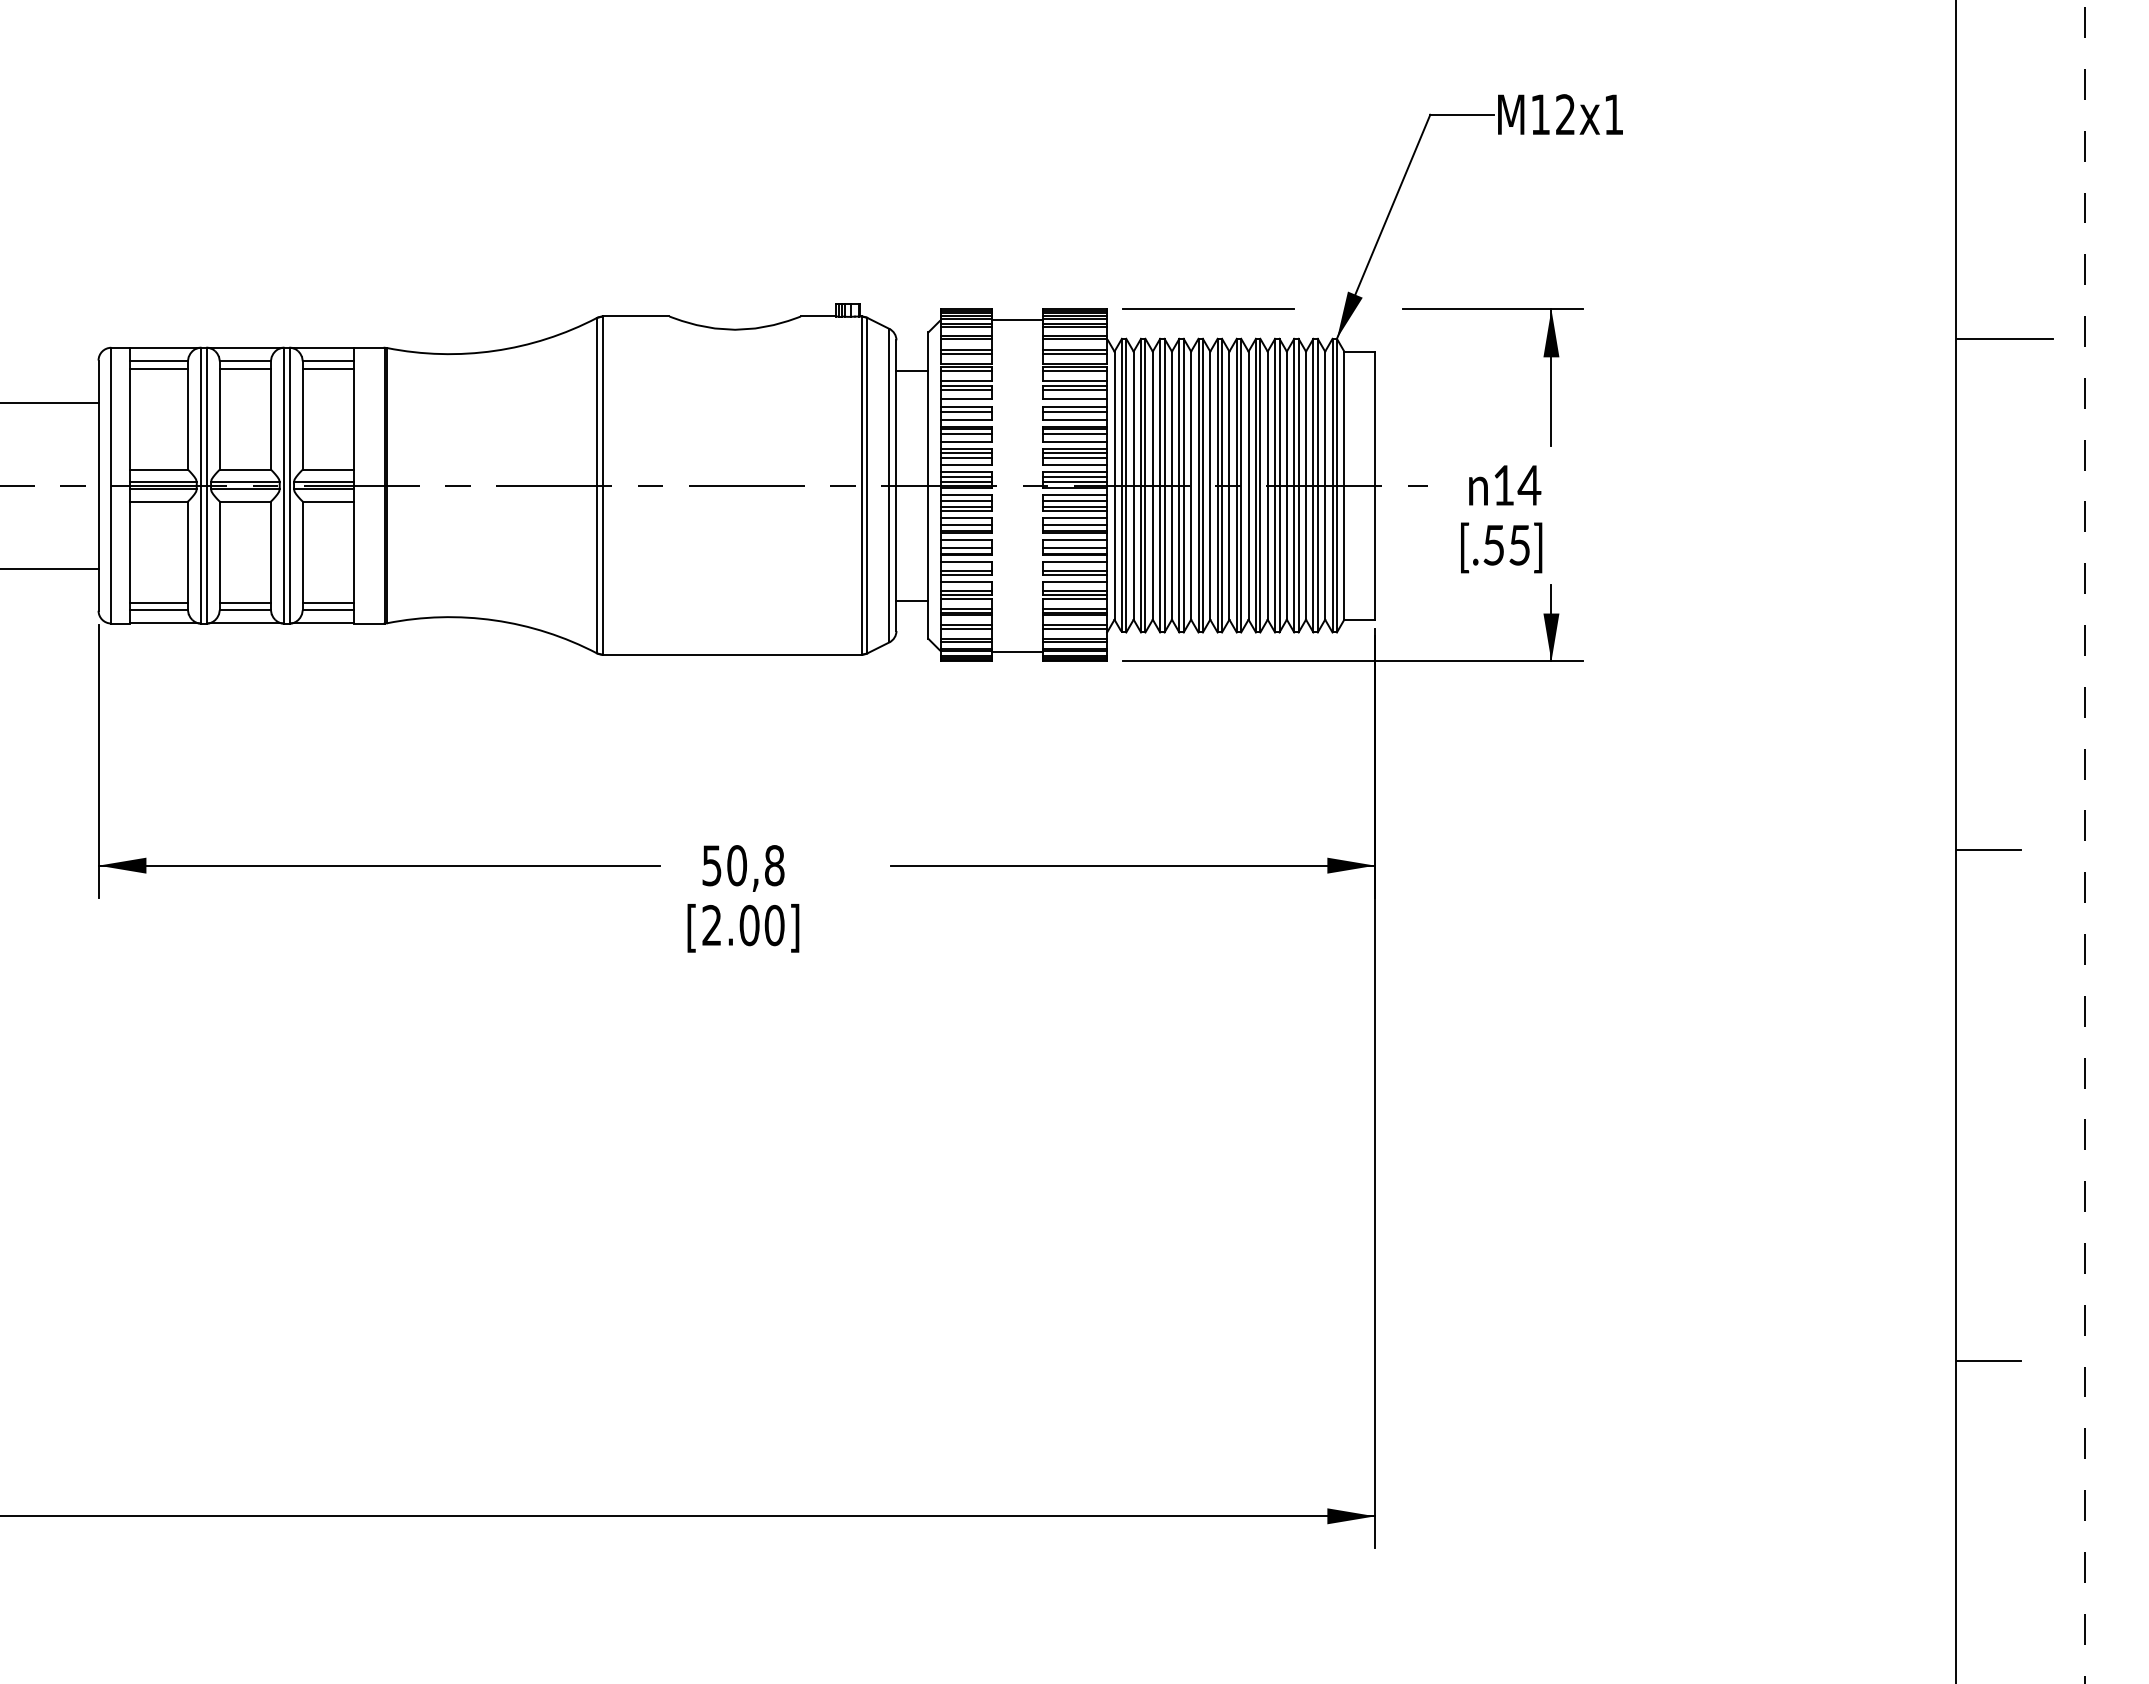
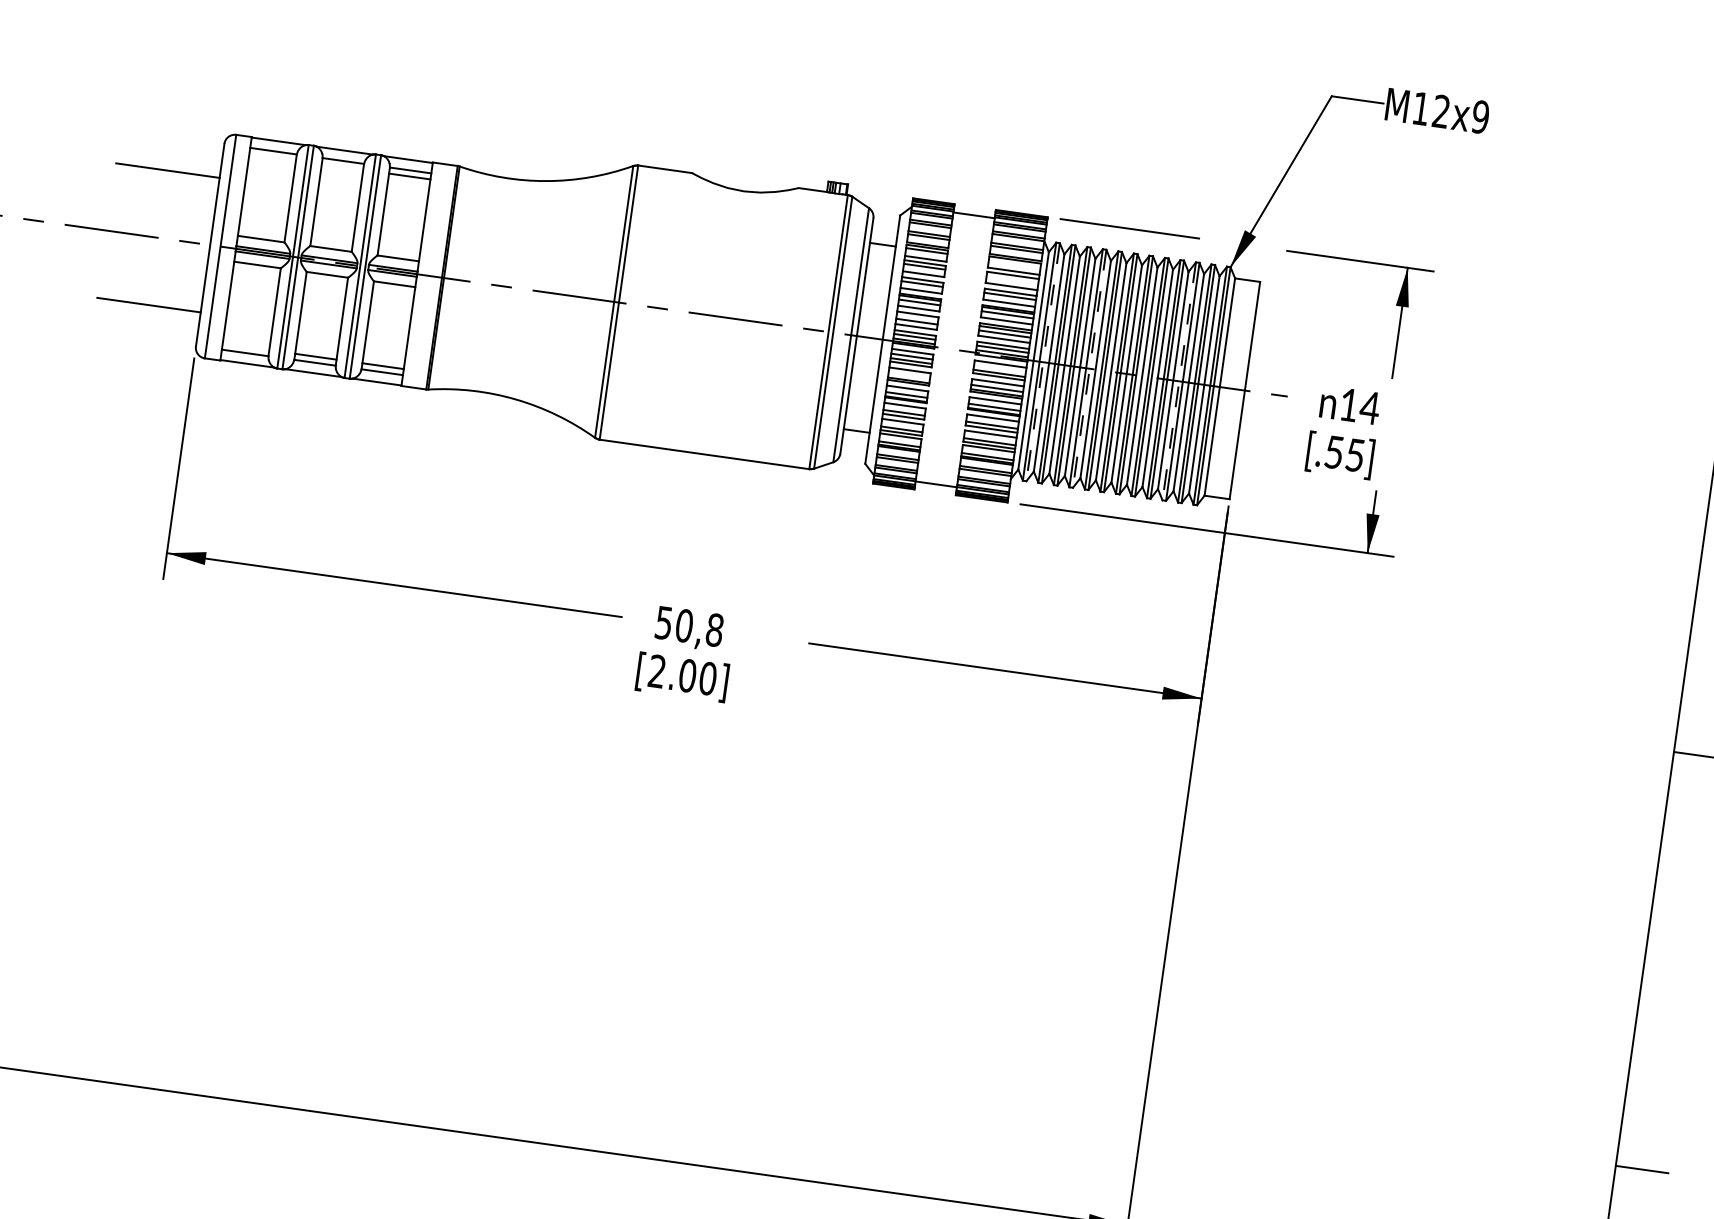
text: (1613, 114) -> (1480, 116), M12x1 -> M12x9
line: (158, 368) -> (272, 157), removed
line: (244, 368) -> (341, 166), removed
line: (1075, 370) -> (1015, 263), removed
line: (1075, 390) -> (1012, 279), removed
line: (966, 452) -> (917, 317), removed
line: (1126, 485) -> (1043, 362), solid -> dashed
line: (1183, 485) -> (1089, 368), solid -> dashed
line: (1294, 485) -> (1179, 381), solid -> dashed
line: (1075, 501) -> (1000, 369), removed
line: (966, 525) -> (909, 376), removed
line: (158, 602) -> (245, 346), removed

